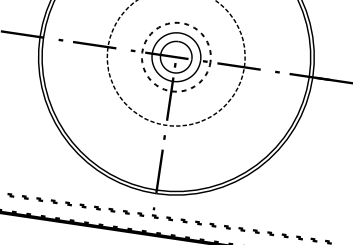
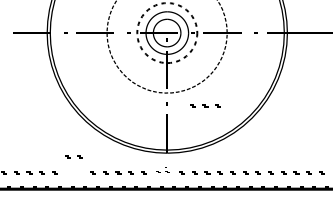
part: (207, 145) -> (205, 105), added
part: (46, 199) -> (73, 156), moved
part: (148, 211) -> (162, 169), size x0.7

